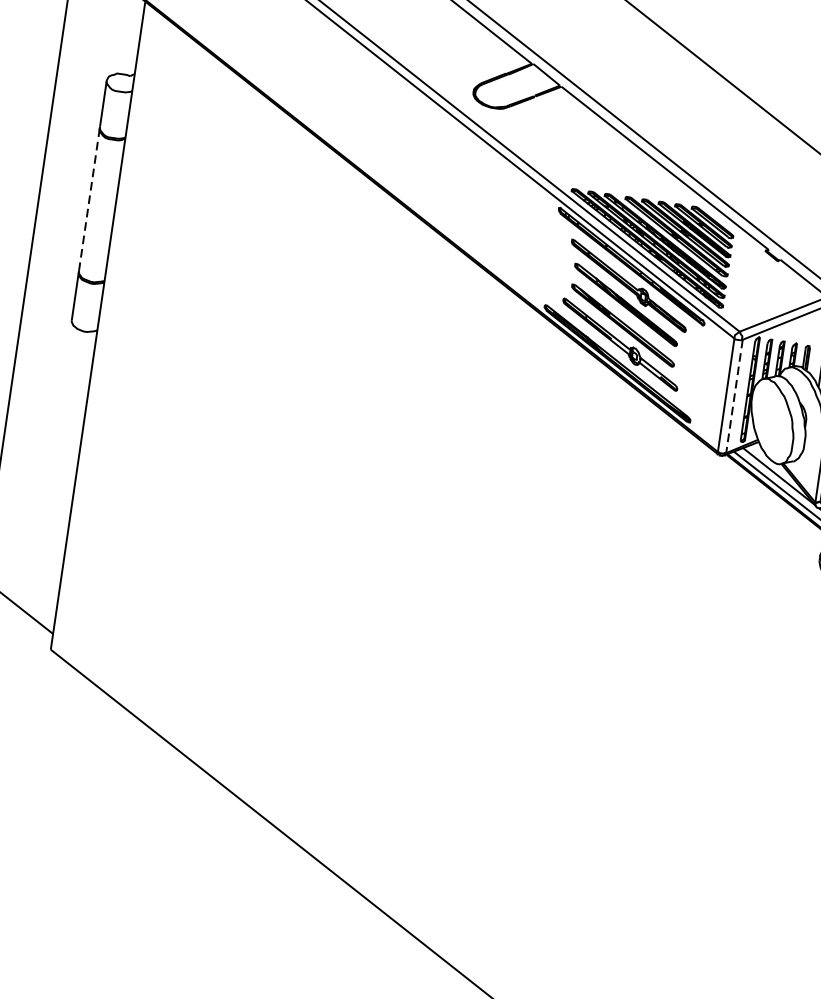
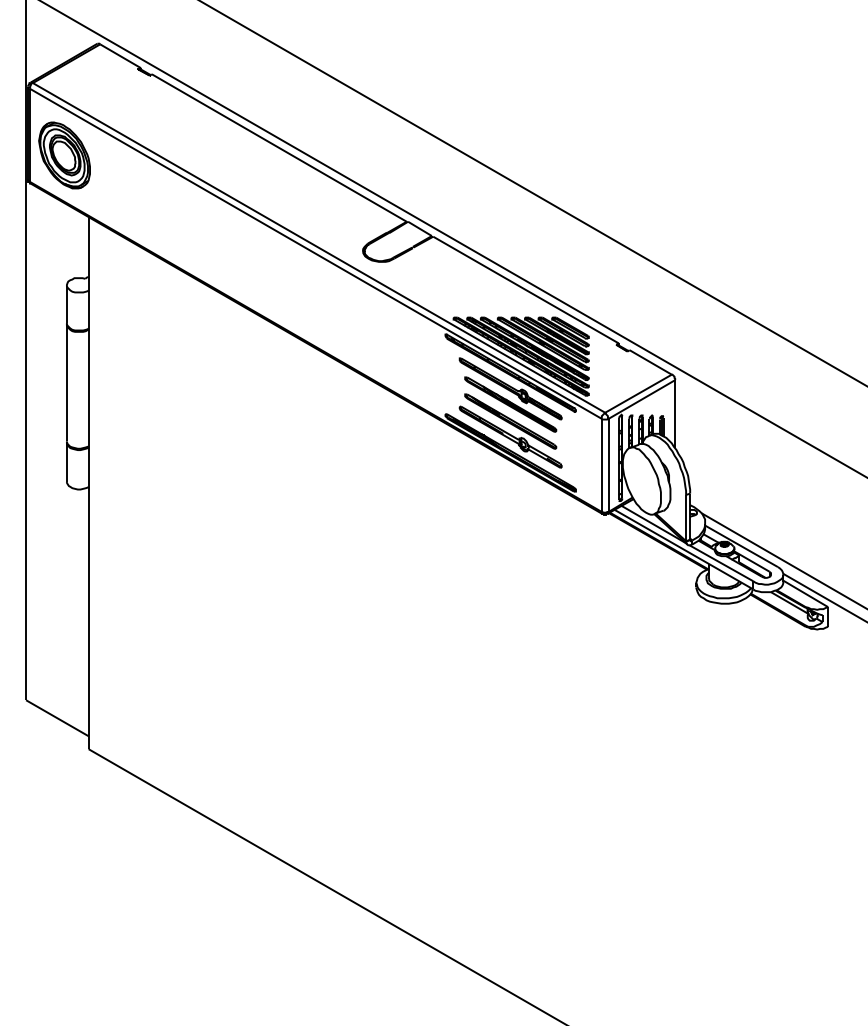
line: (88, 200) -> (66, 383), dashed -> solid
line: (734, 396) -> (608, 465), dashed -> solid

